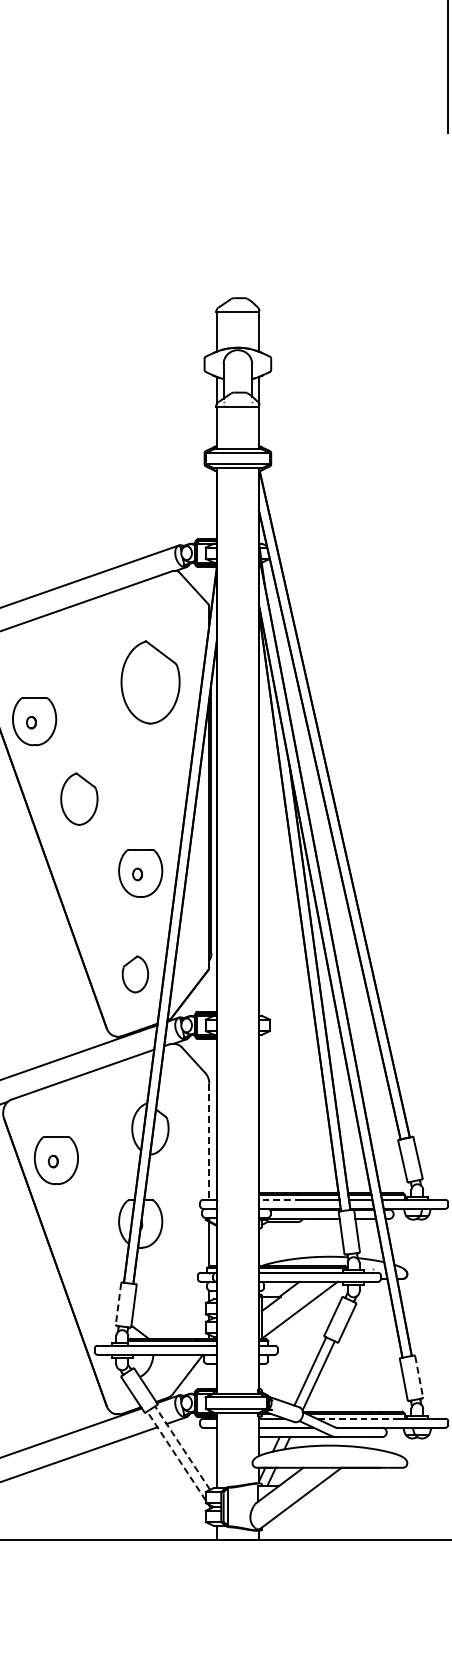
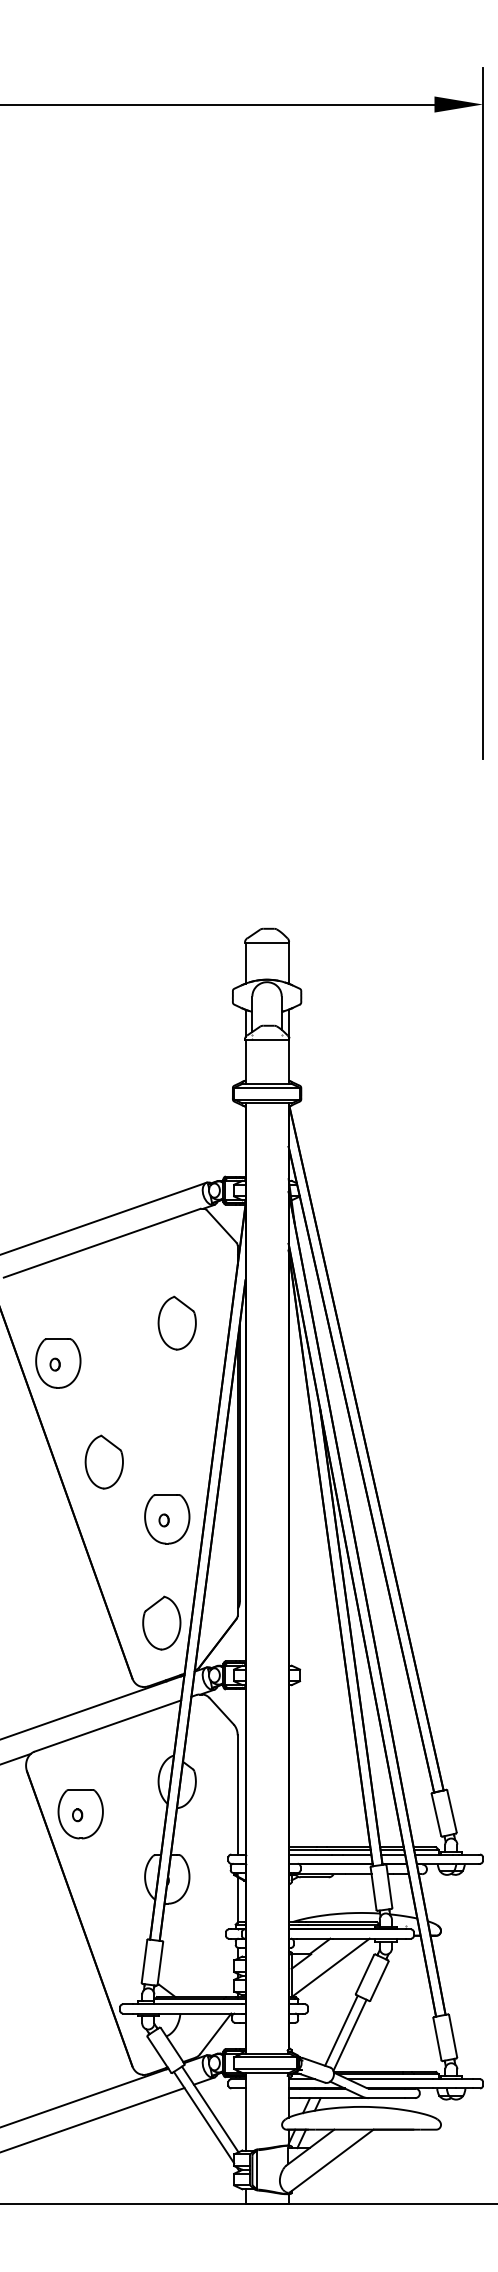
part: (149, 681) -> (176, 1322), size x0.62
part: (78, 798) -> (103, 1461), moved
part: (135, 973) -> (161, 1622), size x1.43
line: (209, 1141) -> (237, 1794), dashed -> solid
line: (280, 1199) -> (310, 1854), dashed -> solid
line: (118, 1304) -> (144, 1961), dashed -> solid
line: (419, 1377) -> (453, 2036), dashed -> solid
line: (358, 1418) -> (390, 2079), dashed -> solid
line: (182, 1448) -> (210, 2109), dashed -> solid
line: (176, 1455) -> (204, 2117), dashed -> solid

